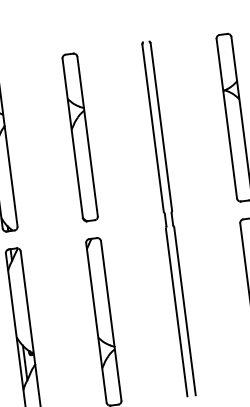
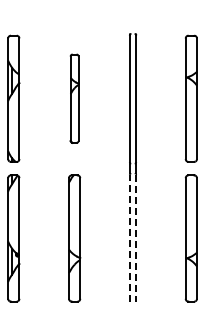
part: (79, 137) -> (74, 98), size x0.7
line: (176, 312) -> (129, 238), solid -> dashed
line: (185, 312) -> (136, 239), solid -> dashed

